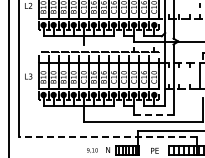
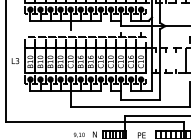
line: (153, 115) -> (140, 100), dashed -> solid
line: (107, 137) -> (94, 122), dashed -> solid

